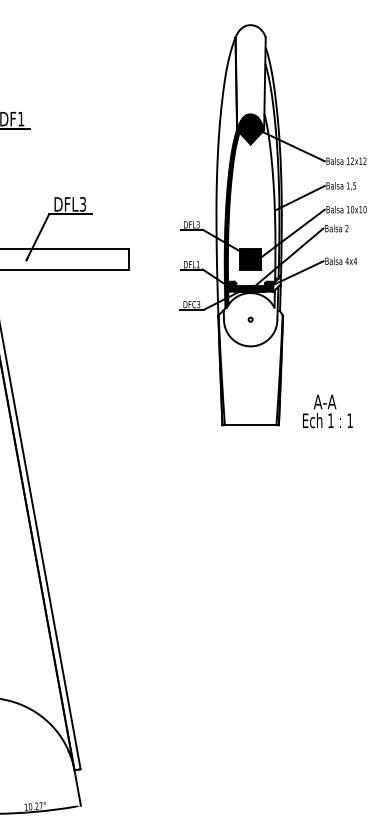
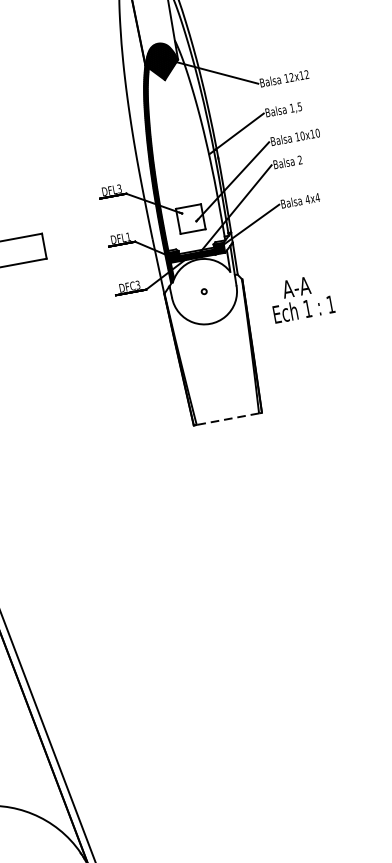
hatch: (250, 259) -> (190, 218), removed
text: (327, 411) -> (301, 298), moved
line: (250, 425) -> (227, 419), solid -> dashed

